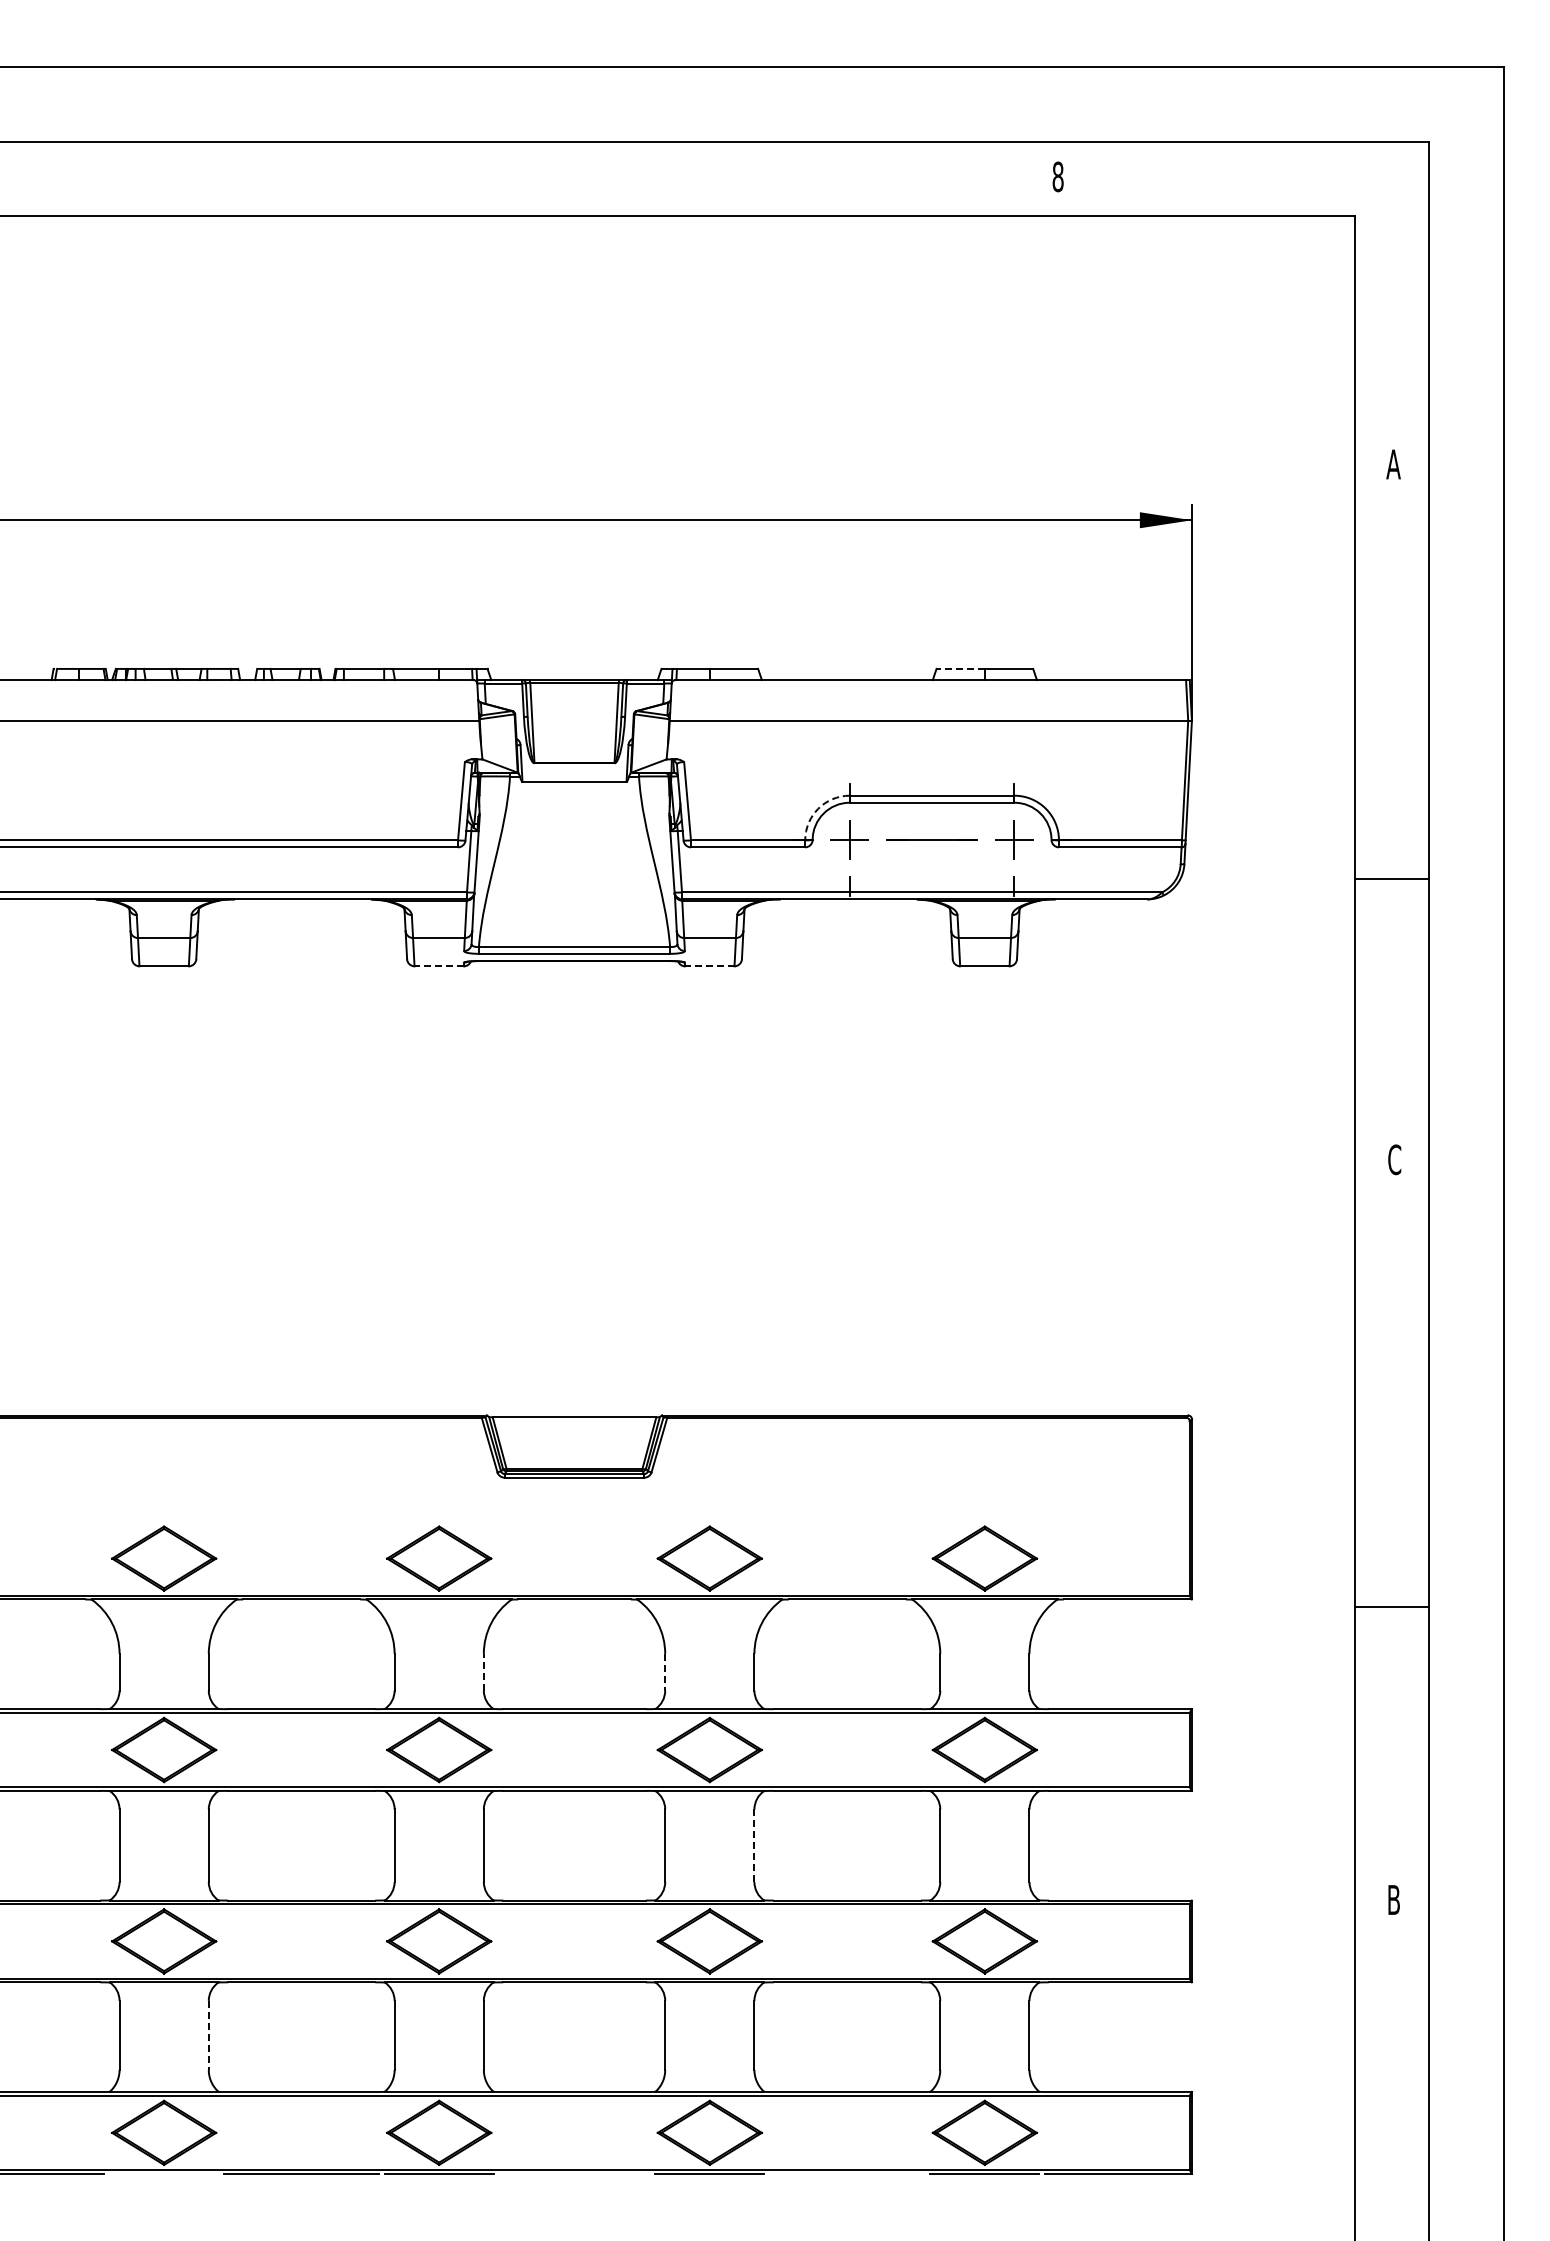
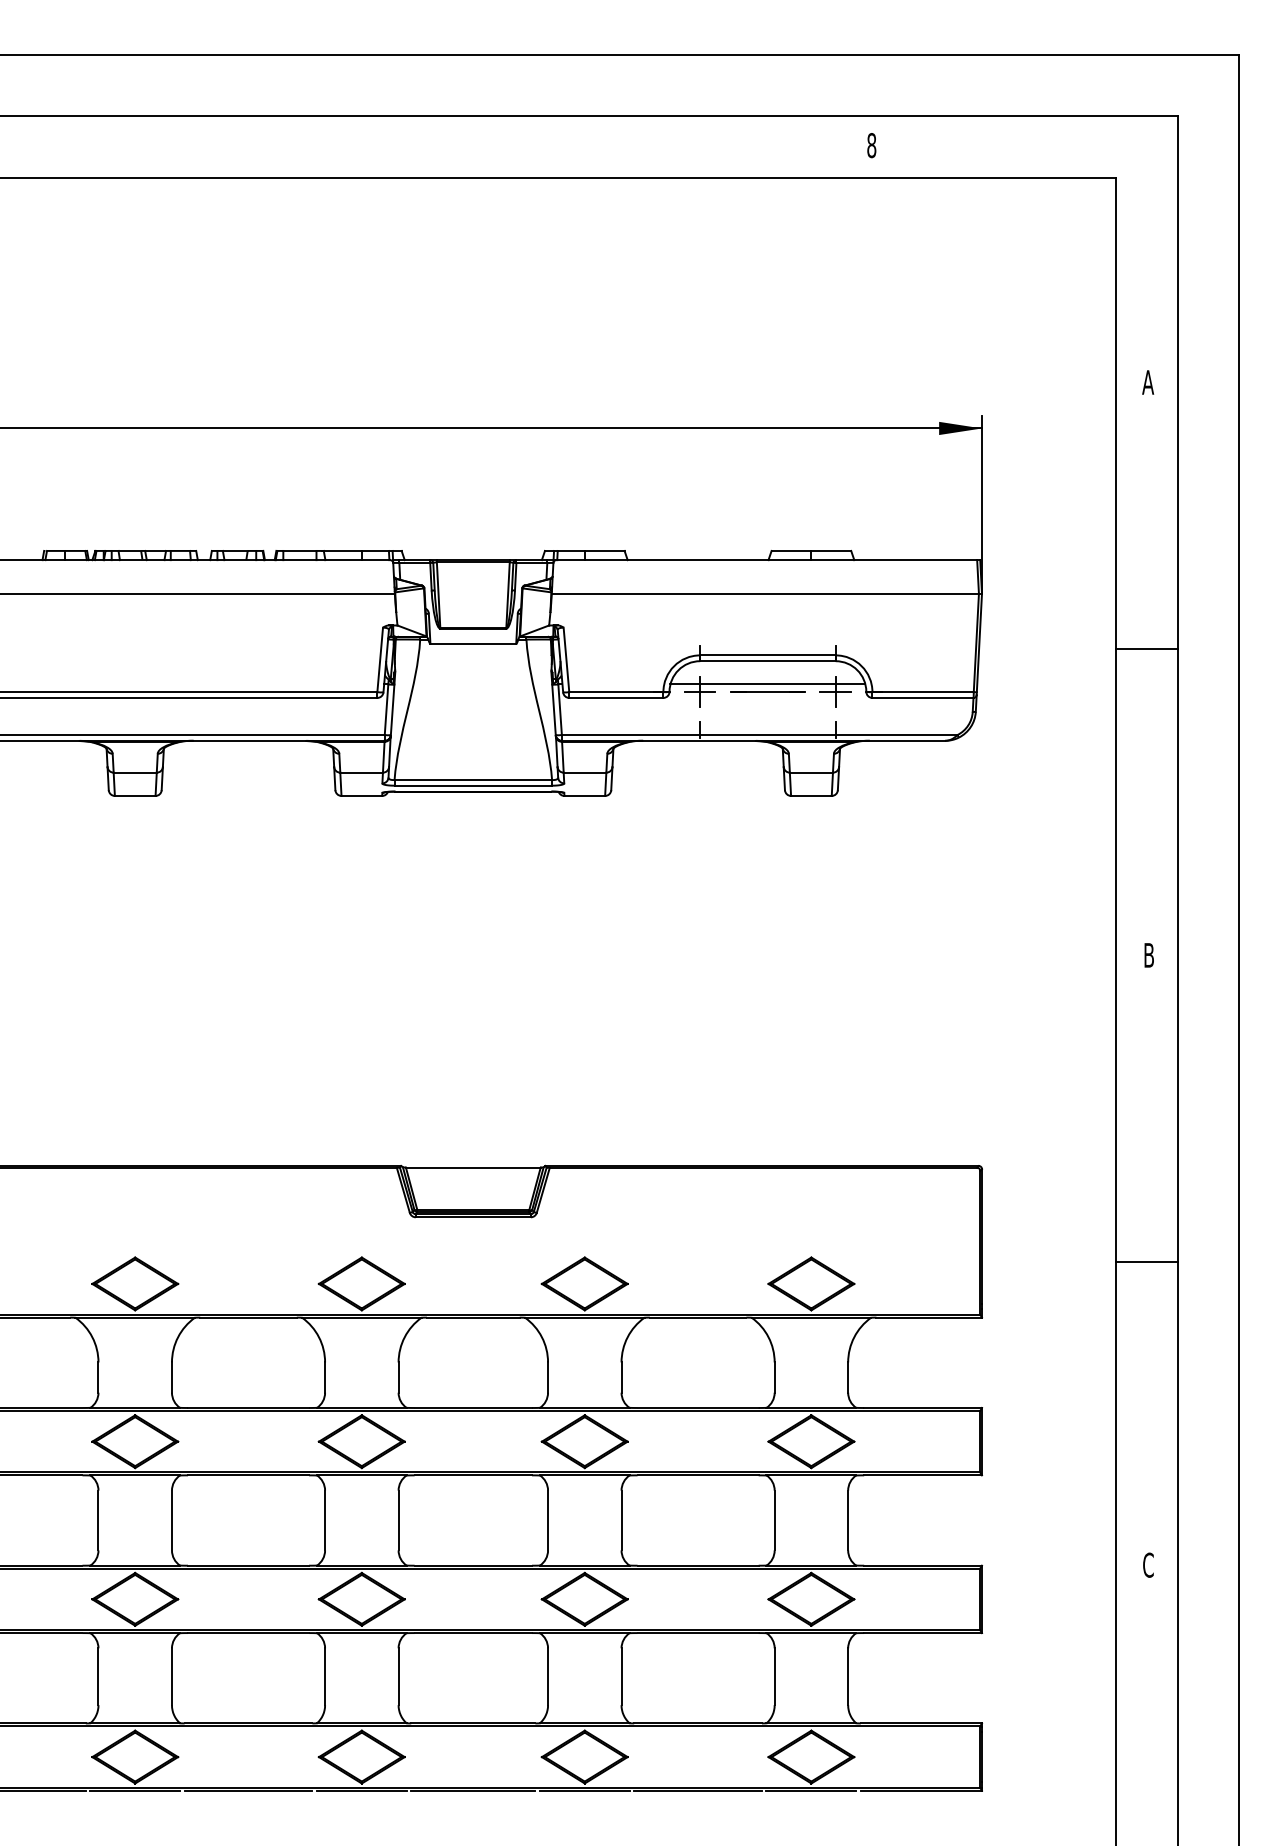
line: (960, 668) -> (791, 550), dashed -> solid
arc: (818, 808) -> (674, 665), dashed -> solid
line: (931, 830) -> (767, 684), added
line: (1391, 879) -> (1146, 649), moved
line: (439, 966) -> (362, 796), dashed -> solid
line: (709, 966) -> (584, 796), dashed -> solid
text: (1394, 1159) -> (1148, 955), C -> B
line: (1391, 1606) -> (1146, 1261), moved
line: (483, 1671) -> (398, 1376), dashed -> solid
line: (665, 1672) -> (548, 1377), dashed -> solid
line: (754, 1846) -> (621, 1521), dashed -> solid
text: (1393, 1899) -> (1148, 1564), B -> C
line: (208, 2035) -> (171, 1676), dashed -> solid
line: (163, 2173) -> (134, 1790), added
line: (574, 2173) -> (473, 1790), added
line: (846, 2173) -> (697, 1790), added

